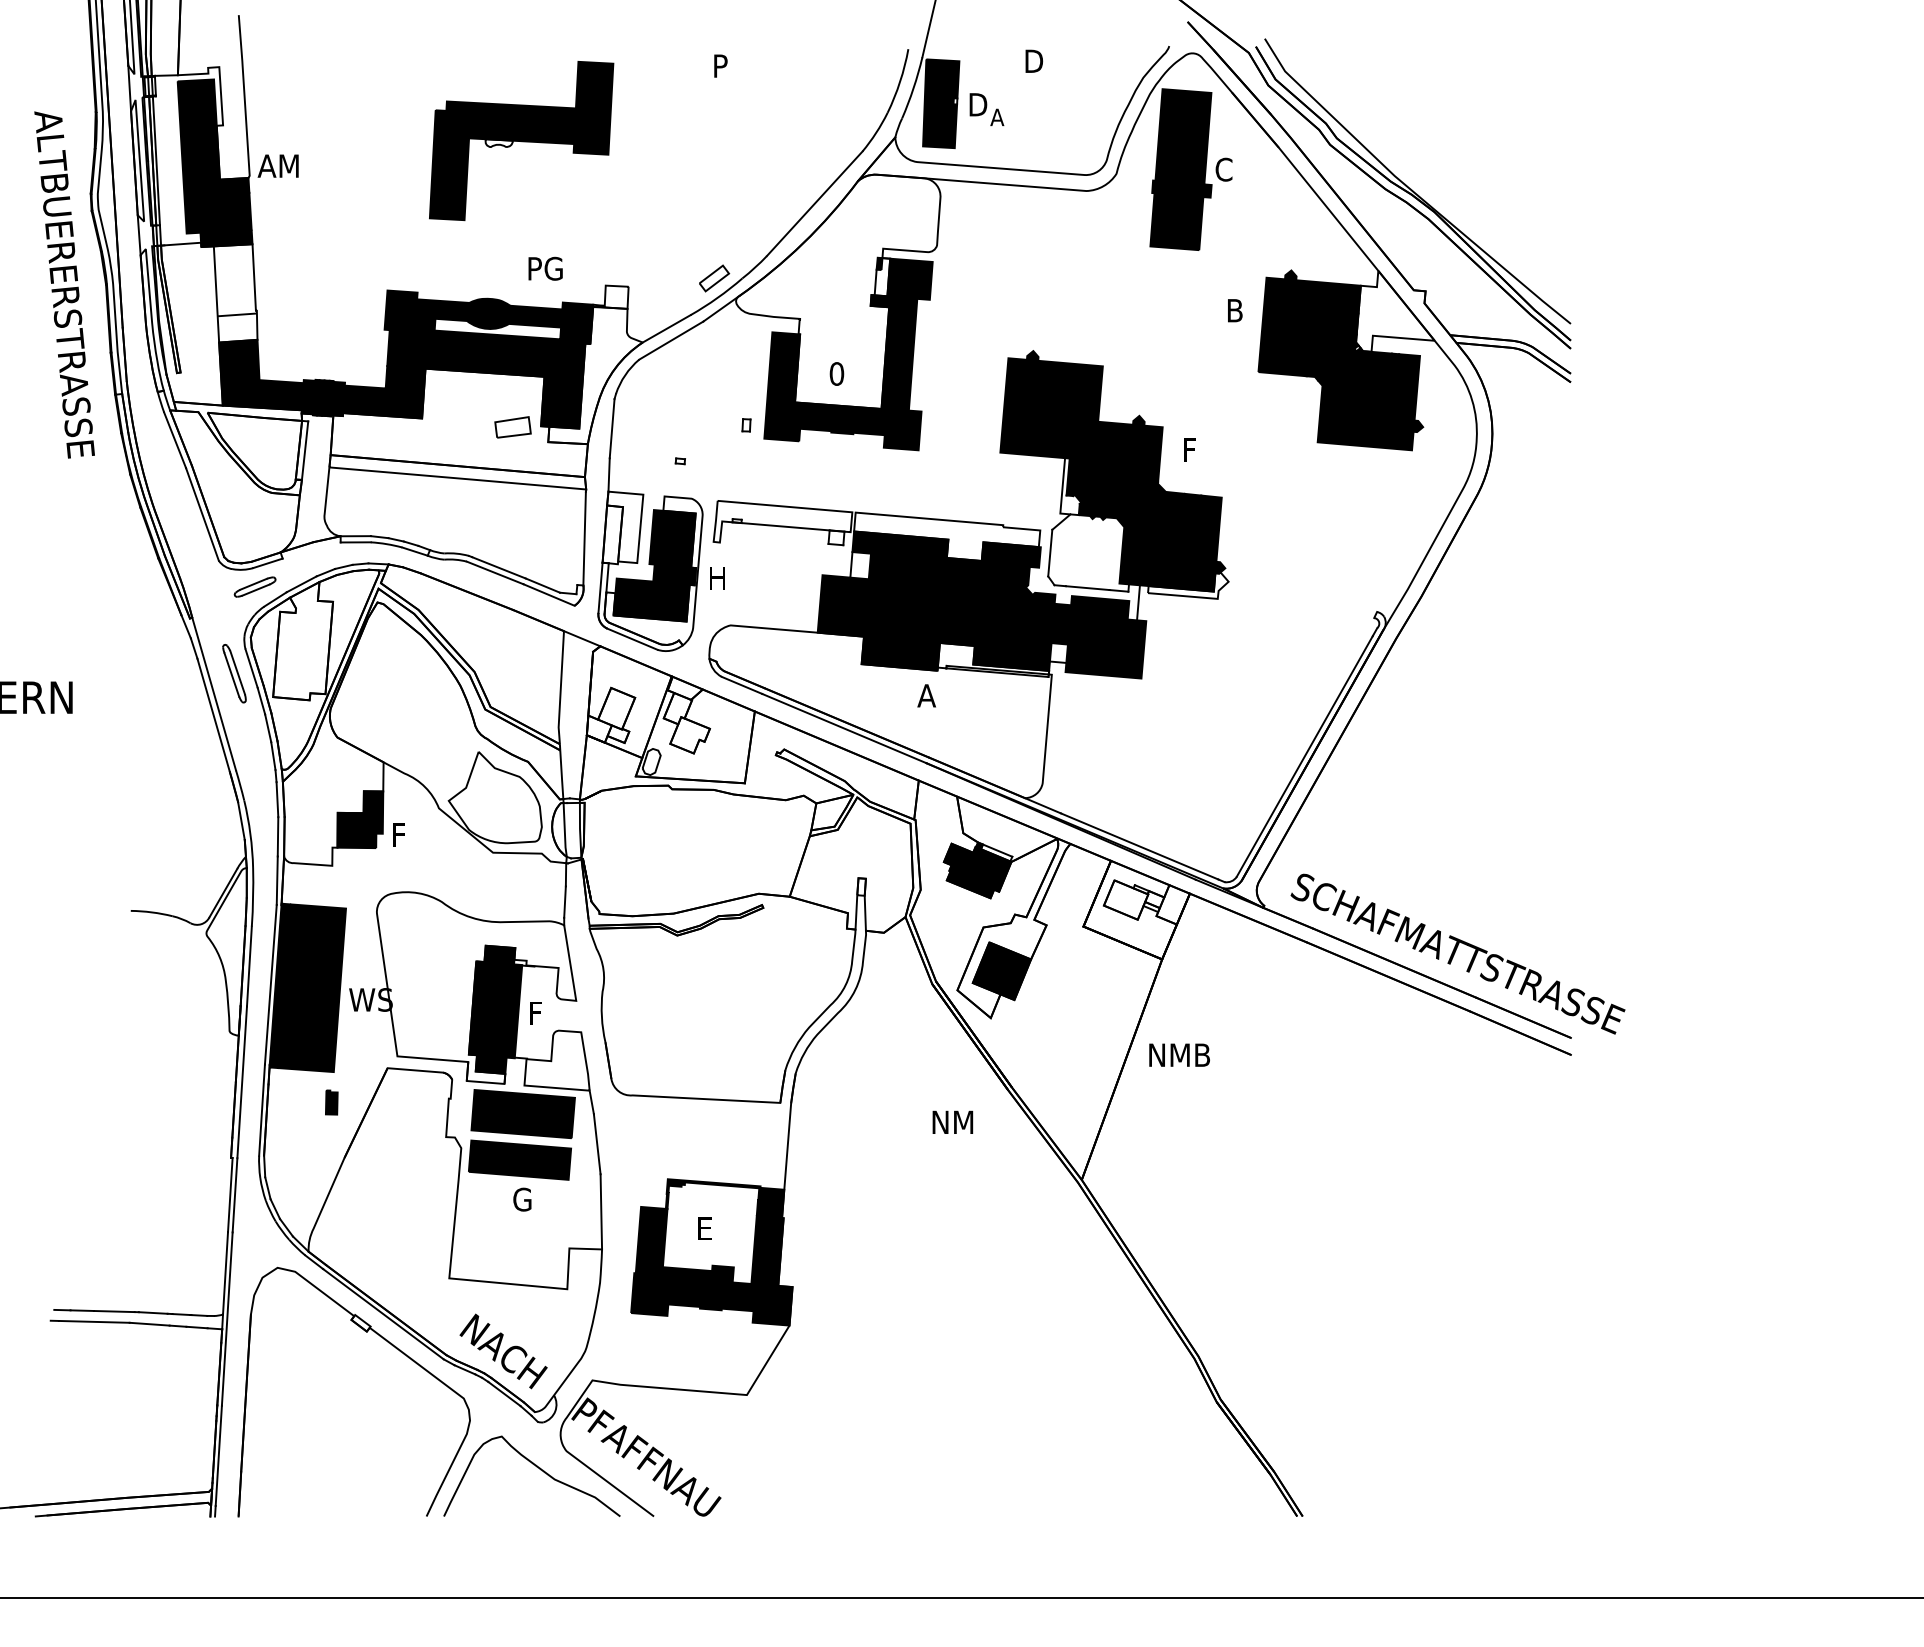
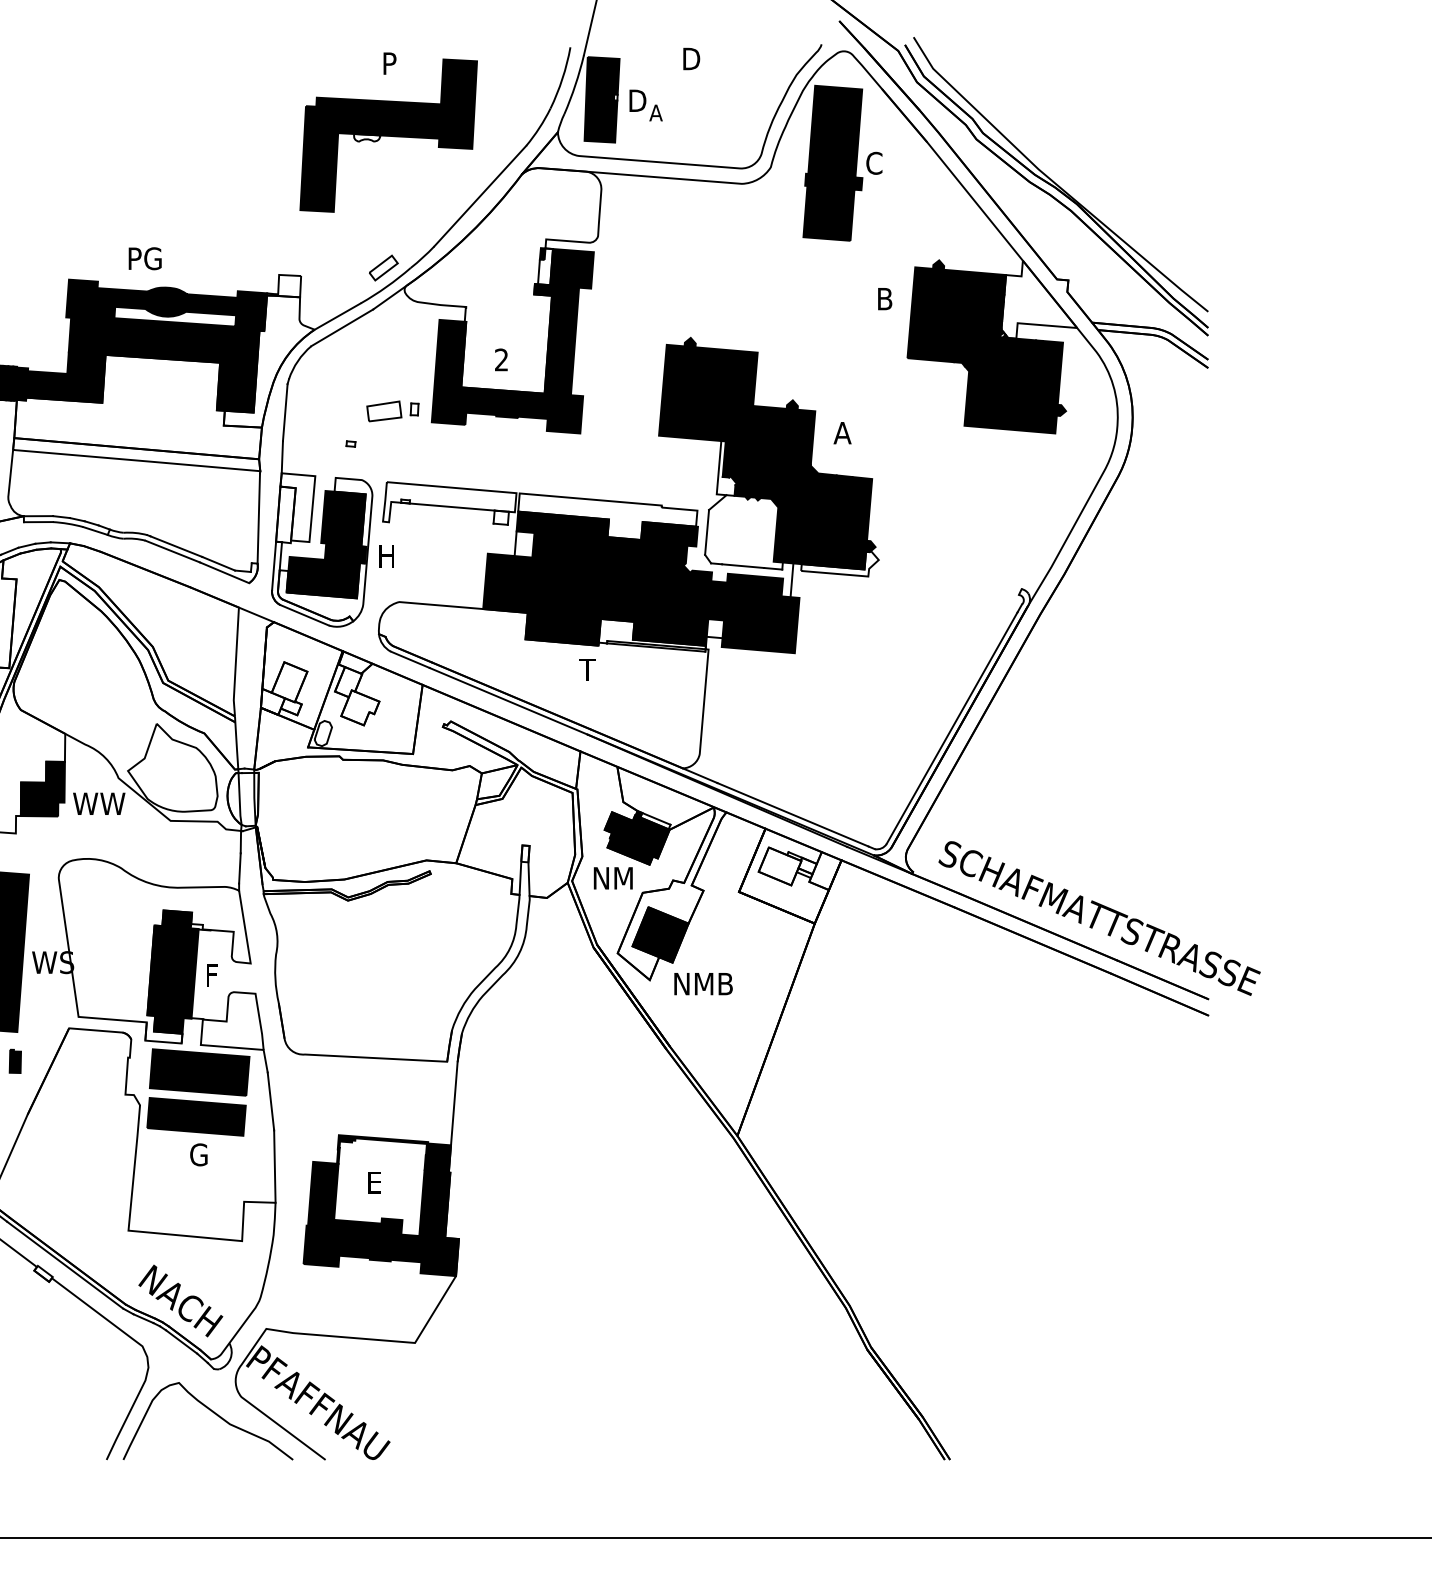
part: (521, 141) -> (388, 136), moved
text: (545, 268) -> (145, 258), moved
text: (836, 373) -> (501, 359), 0 -> 2
part: (512, 427) -> (383, 411), moved
text: (1190, 449) -> (842, 432), F -> A
text: (926, 695) -> (587, 669), A -> T
text: (418, 834) -> (98, 803), F -> WW
text: (1179, 1054) -> (703, 983), moved
text: (952, 1121) -> (612, 877), moved

